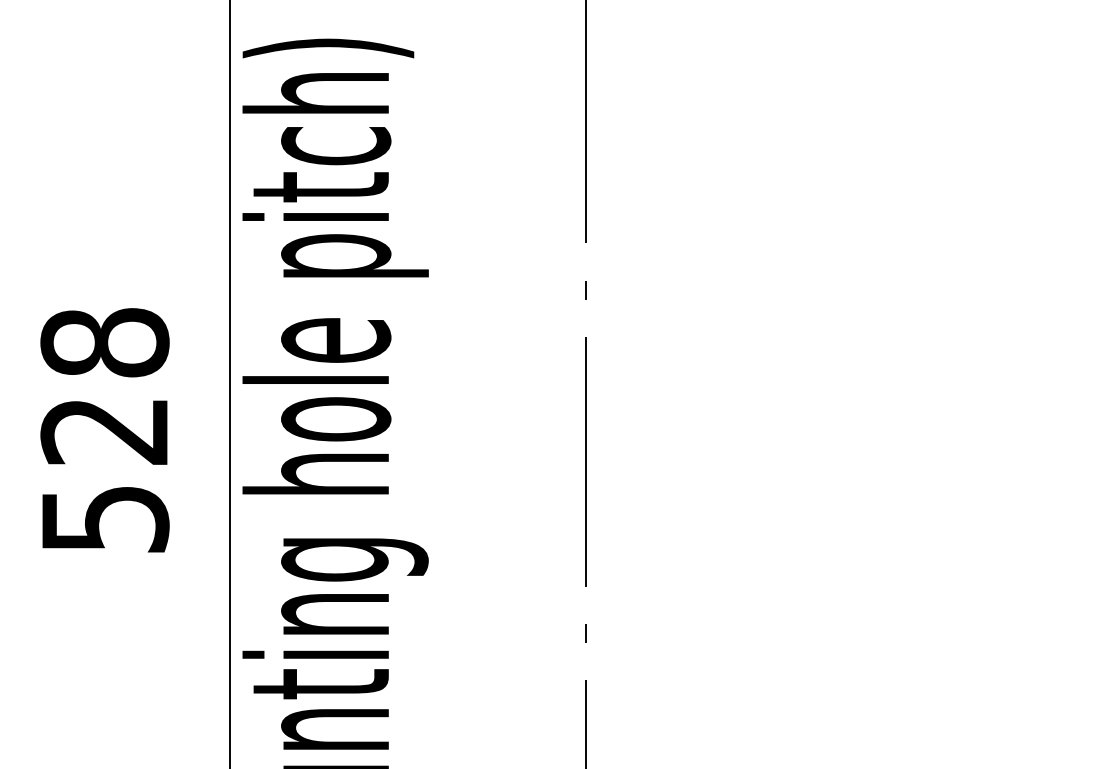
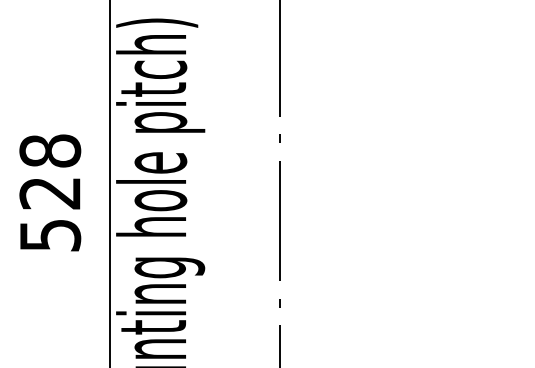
text: (105, 429) -> (50, 192), moved

